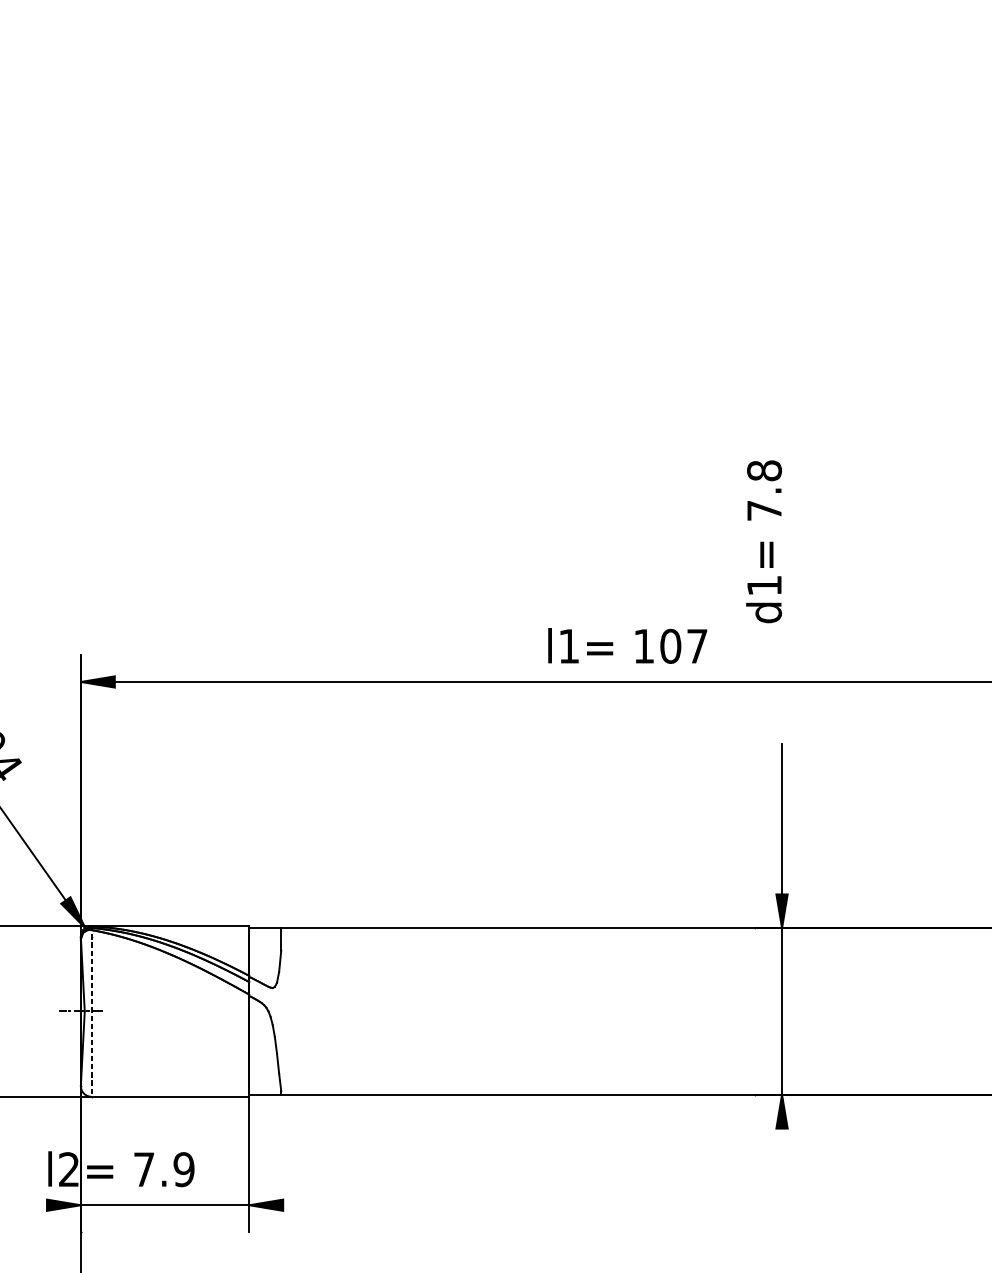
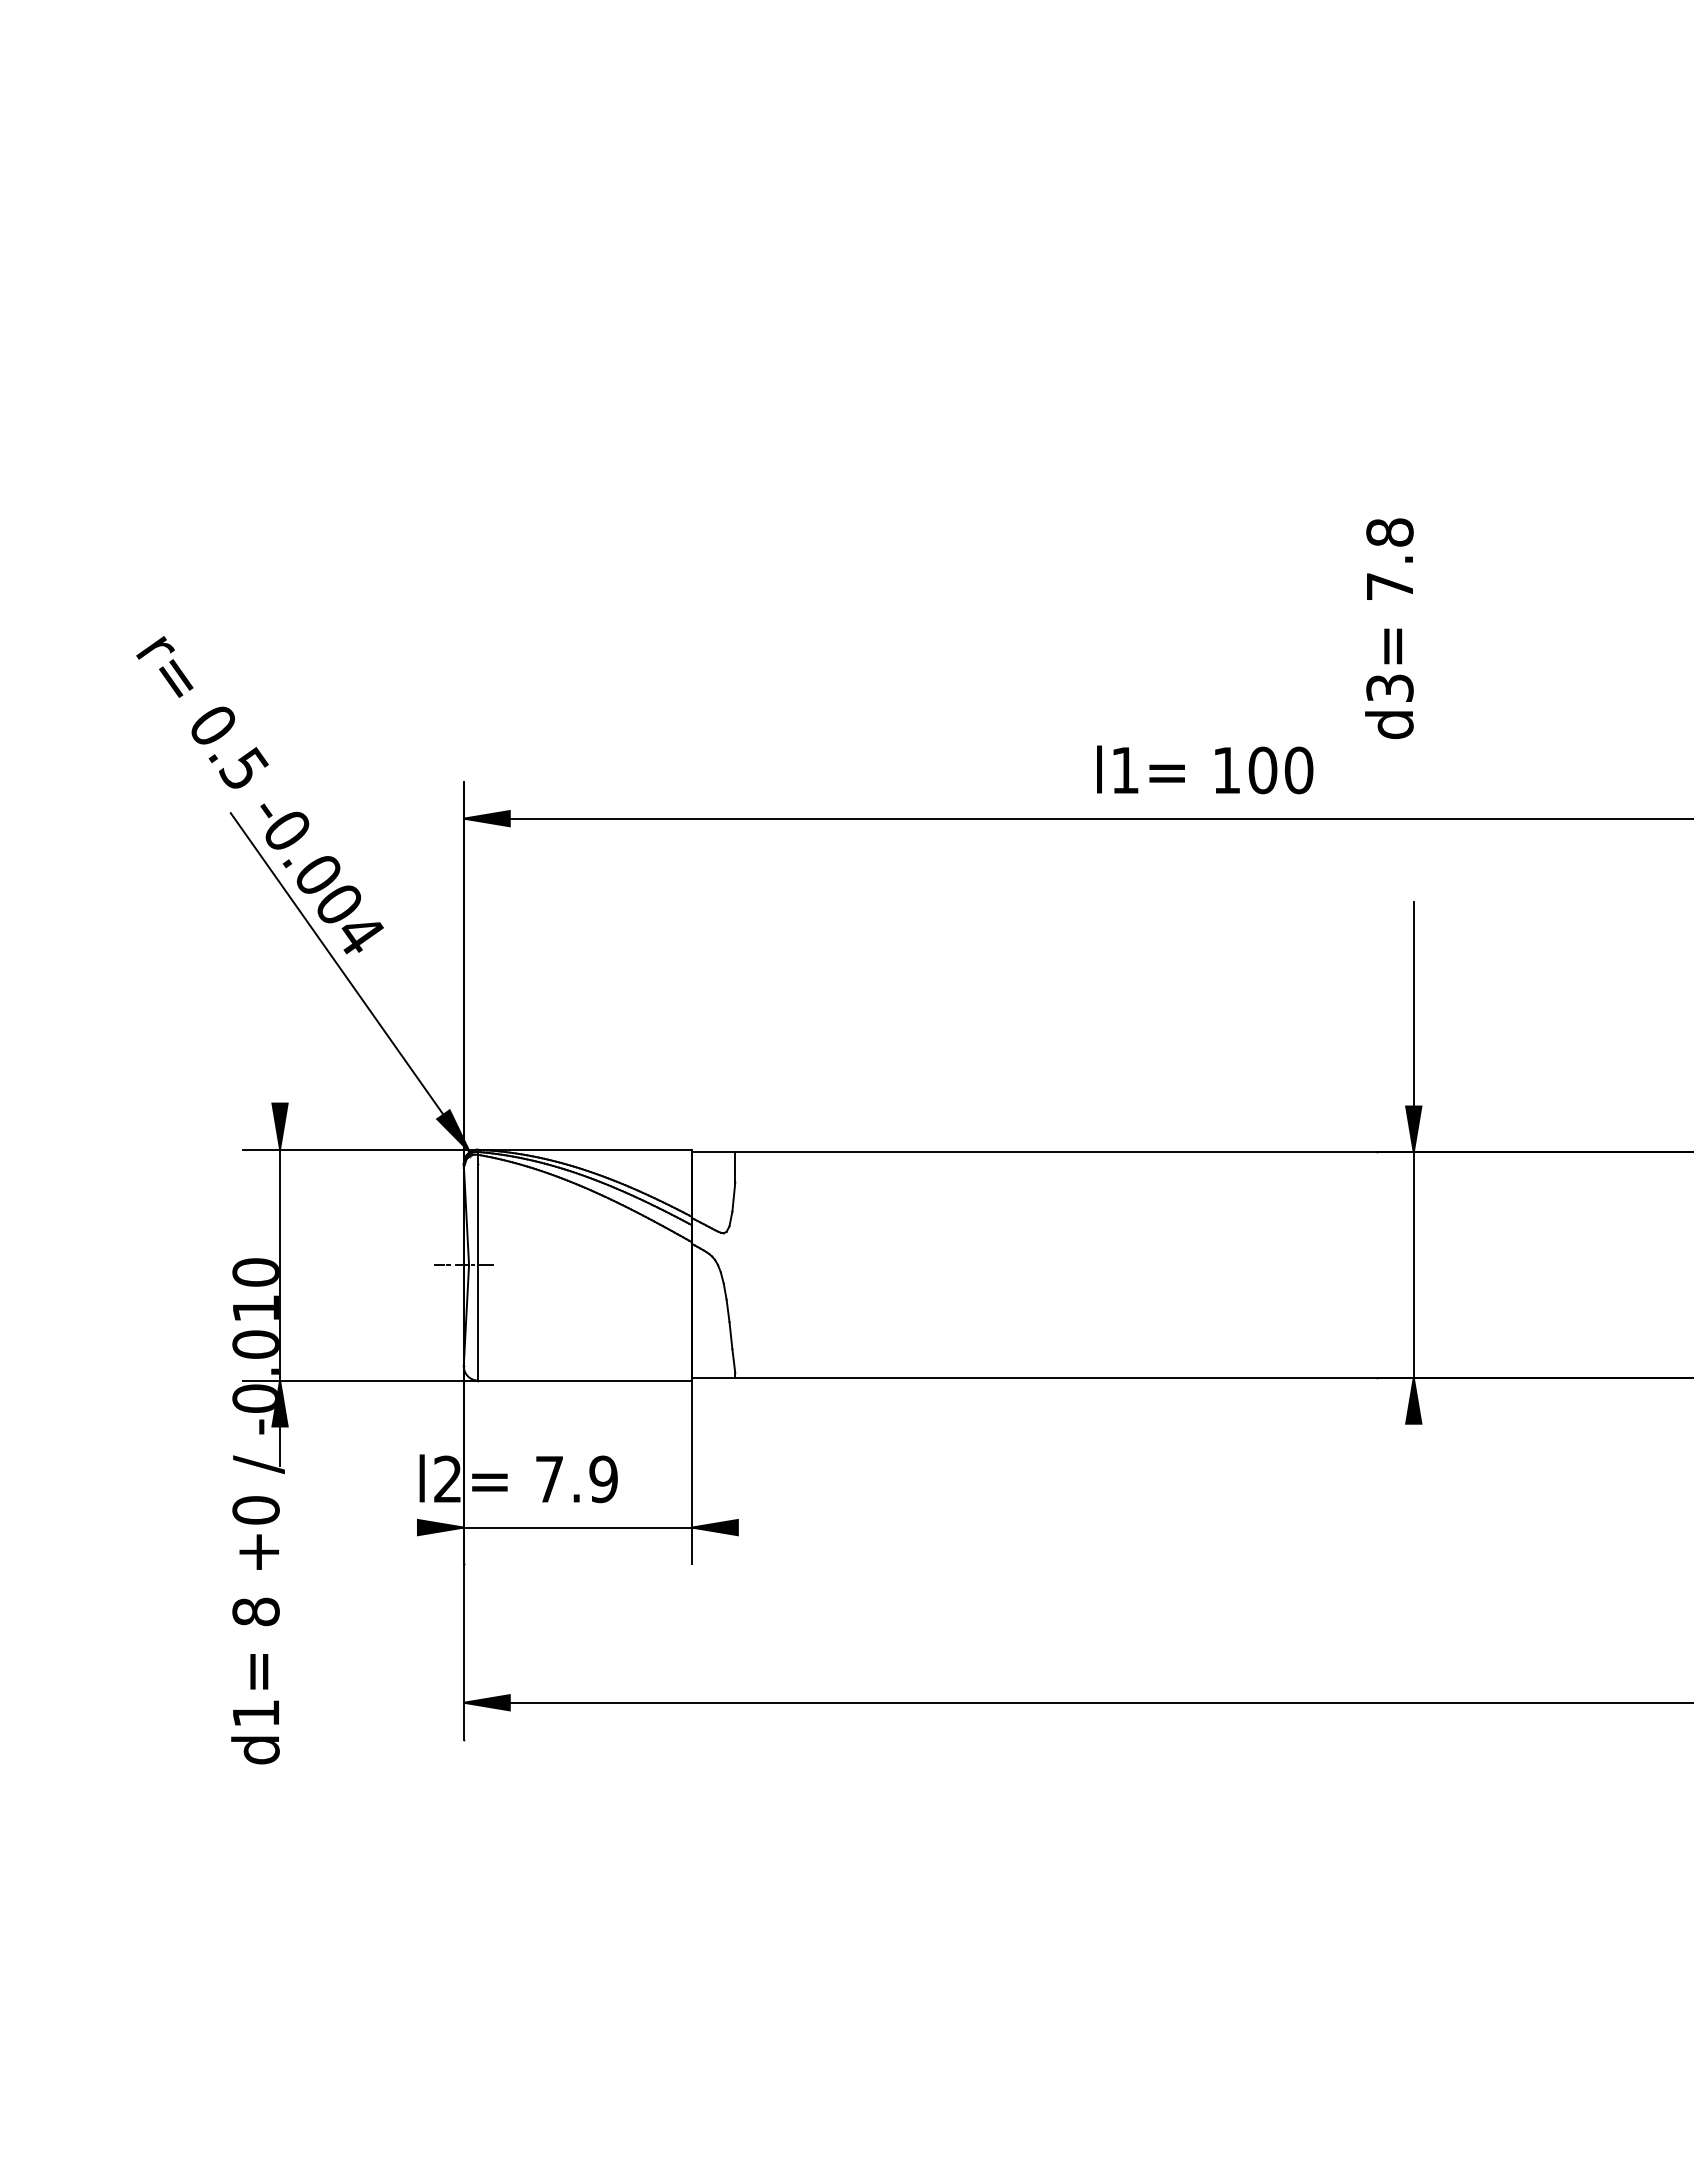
text: (764, 585) -> (1389, 687), d1= -> d3=
text: (696, 646) -> (1298, 770), 107 -> 100
line: (91, 1011) -> (478, 1265), dashed -> solid

